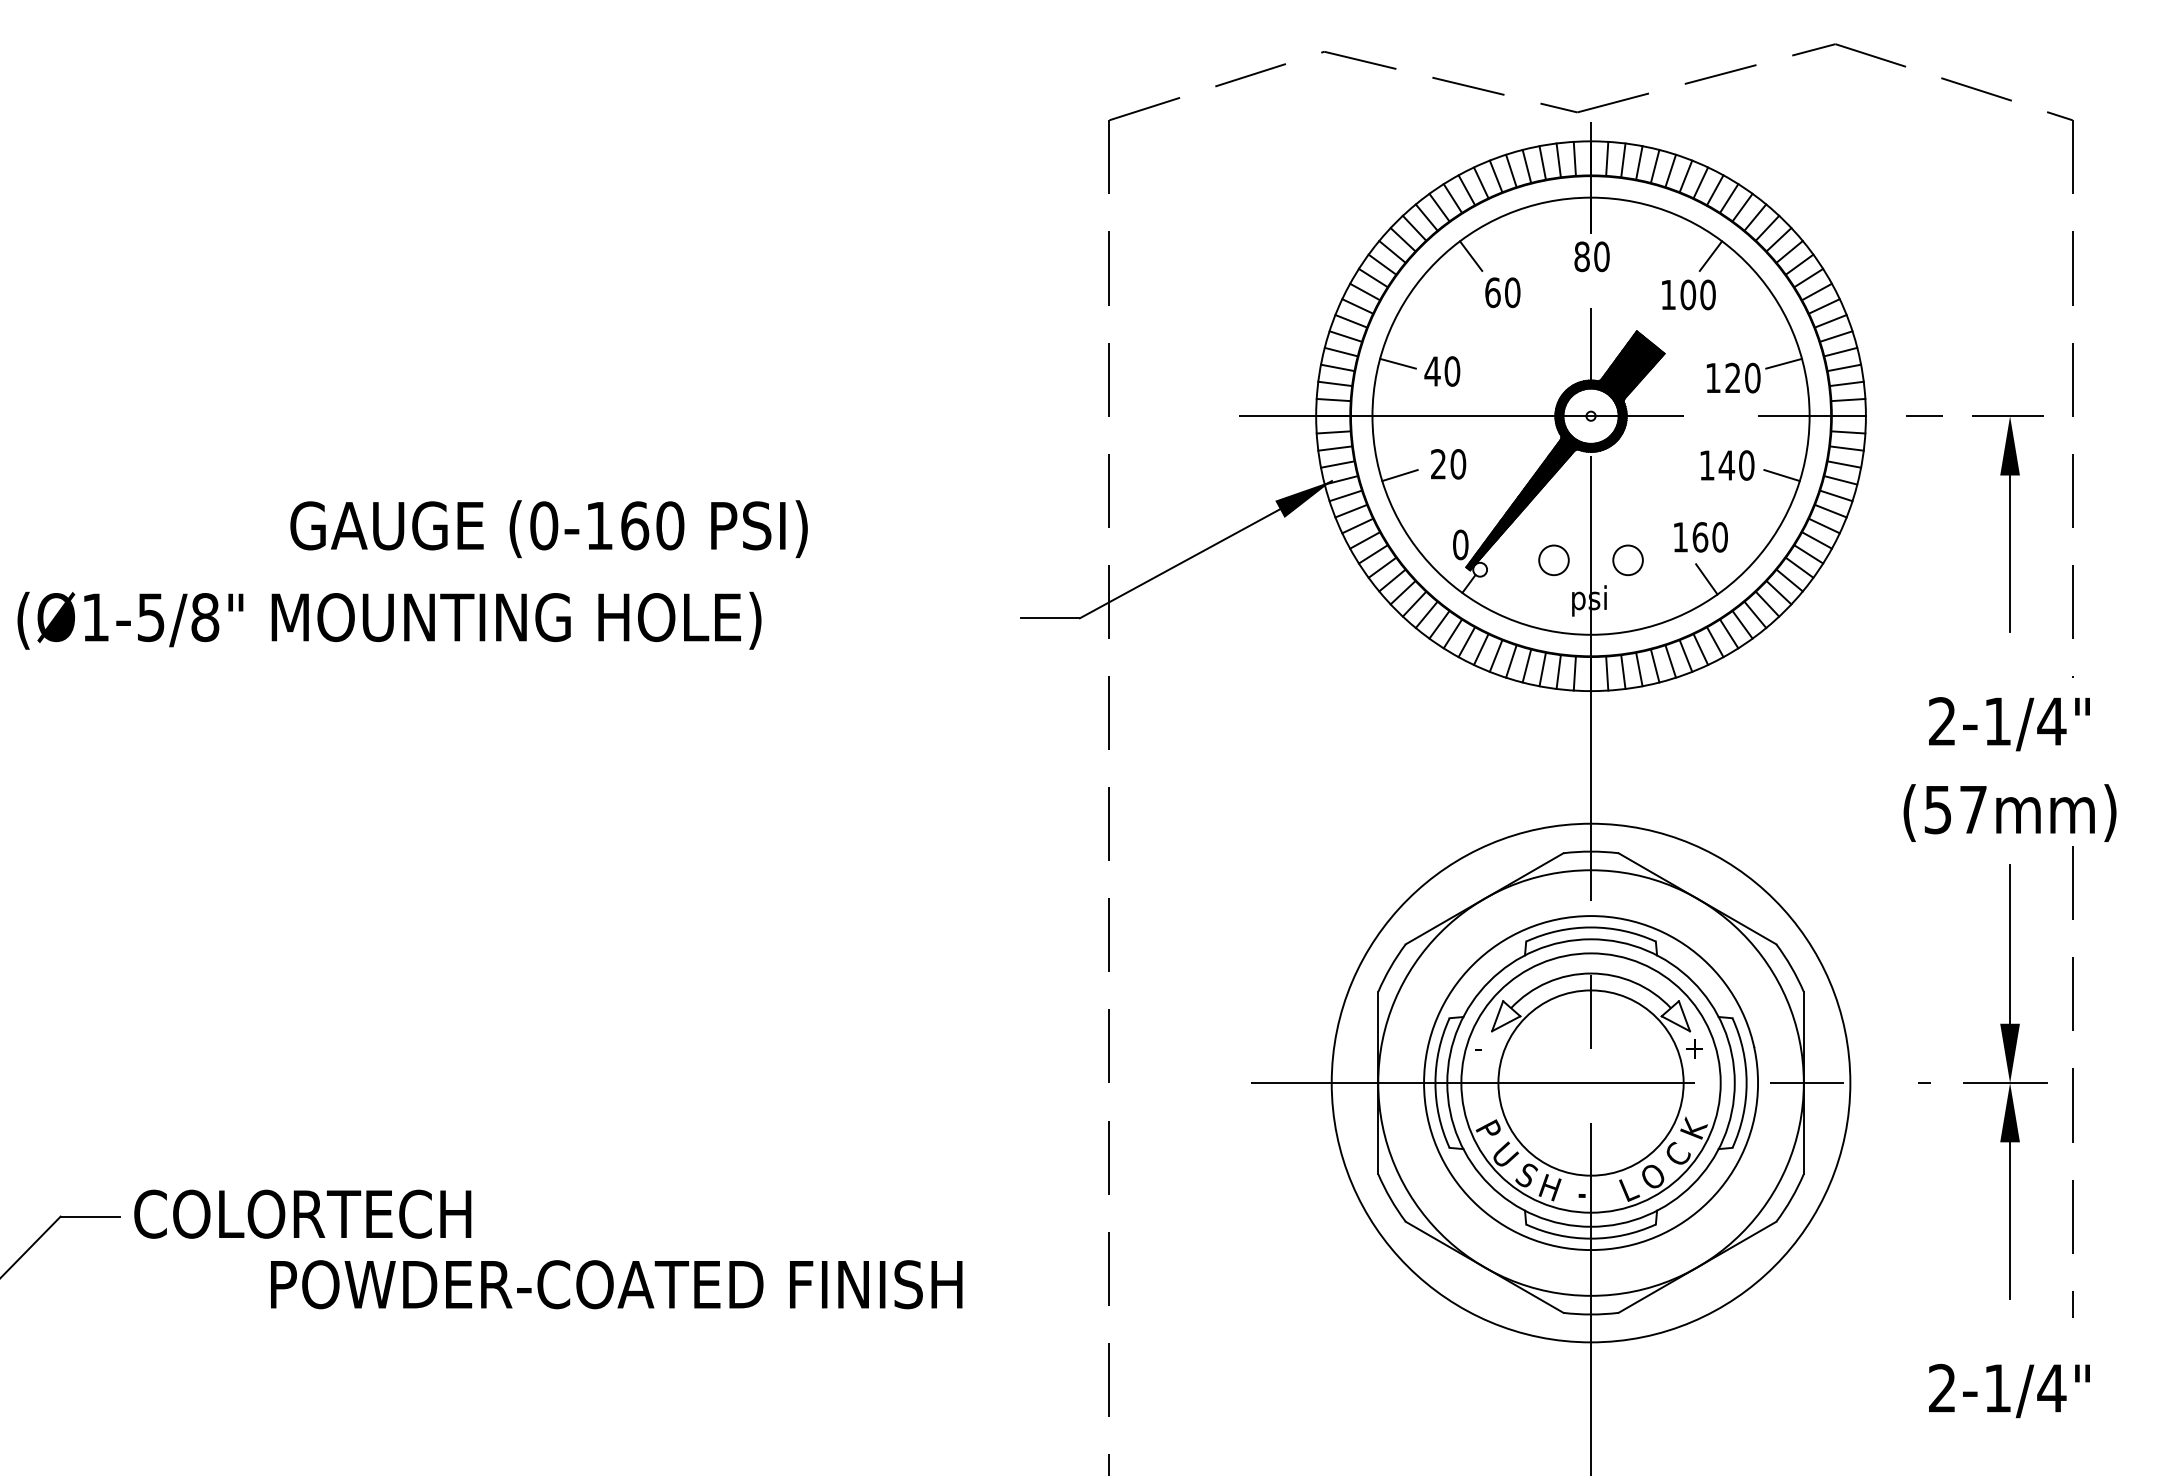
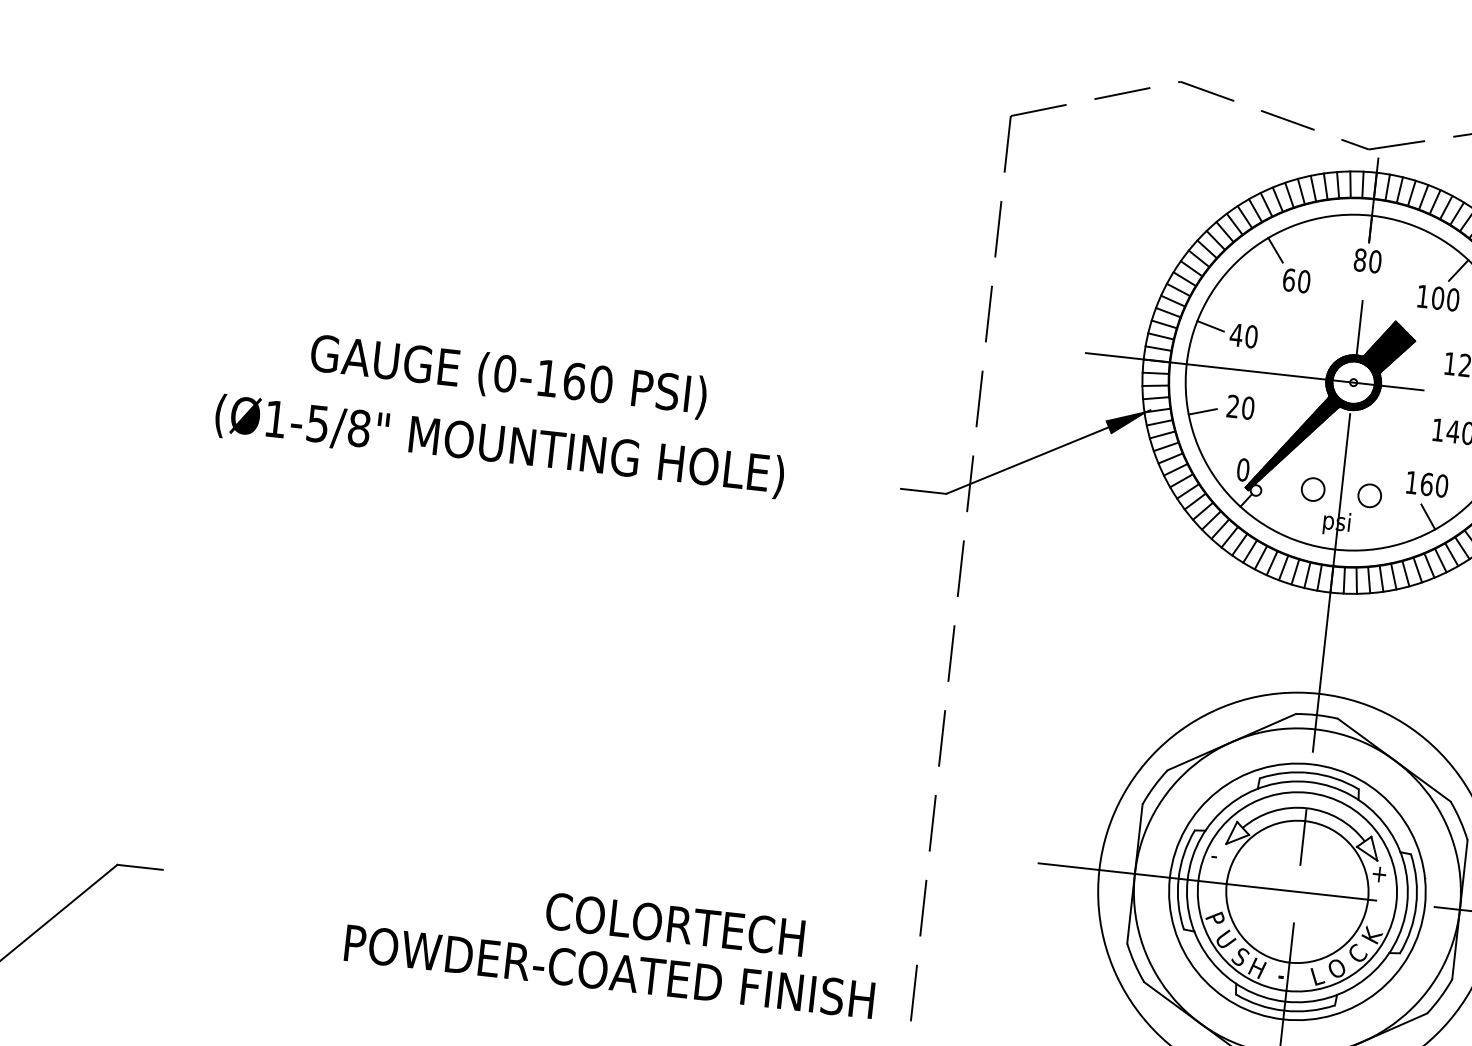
text: (548, 529) -> (508, 376), moved
text: (389, 620) -> (499, 446), moved
text: (302, 1213) -> (675, 924), moved
text: (616, 1284) -> (609, 971), moved

